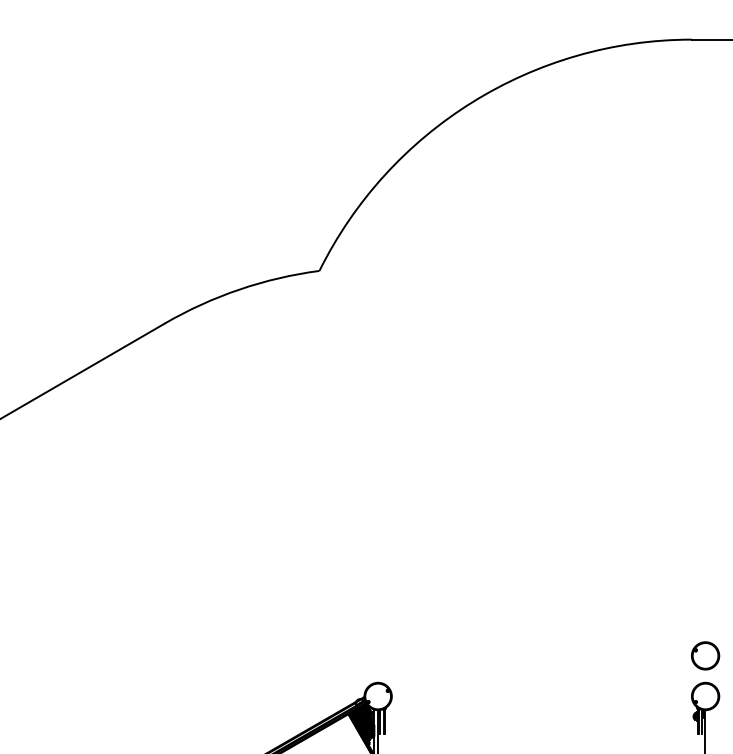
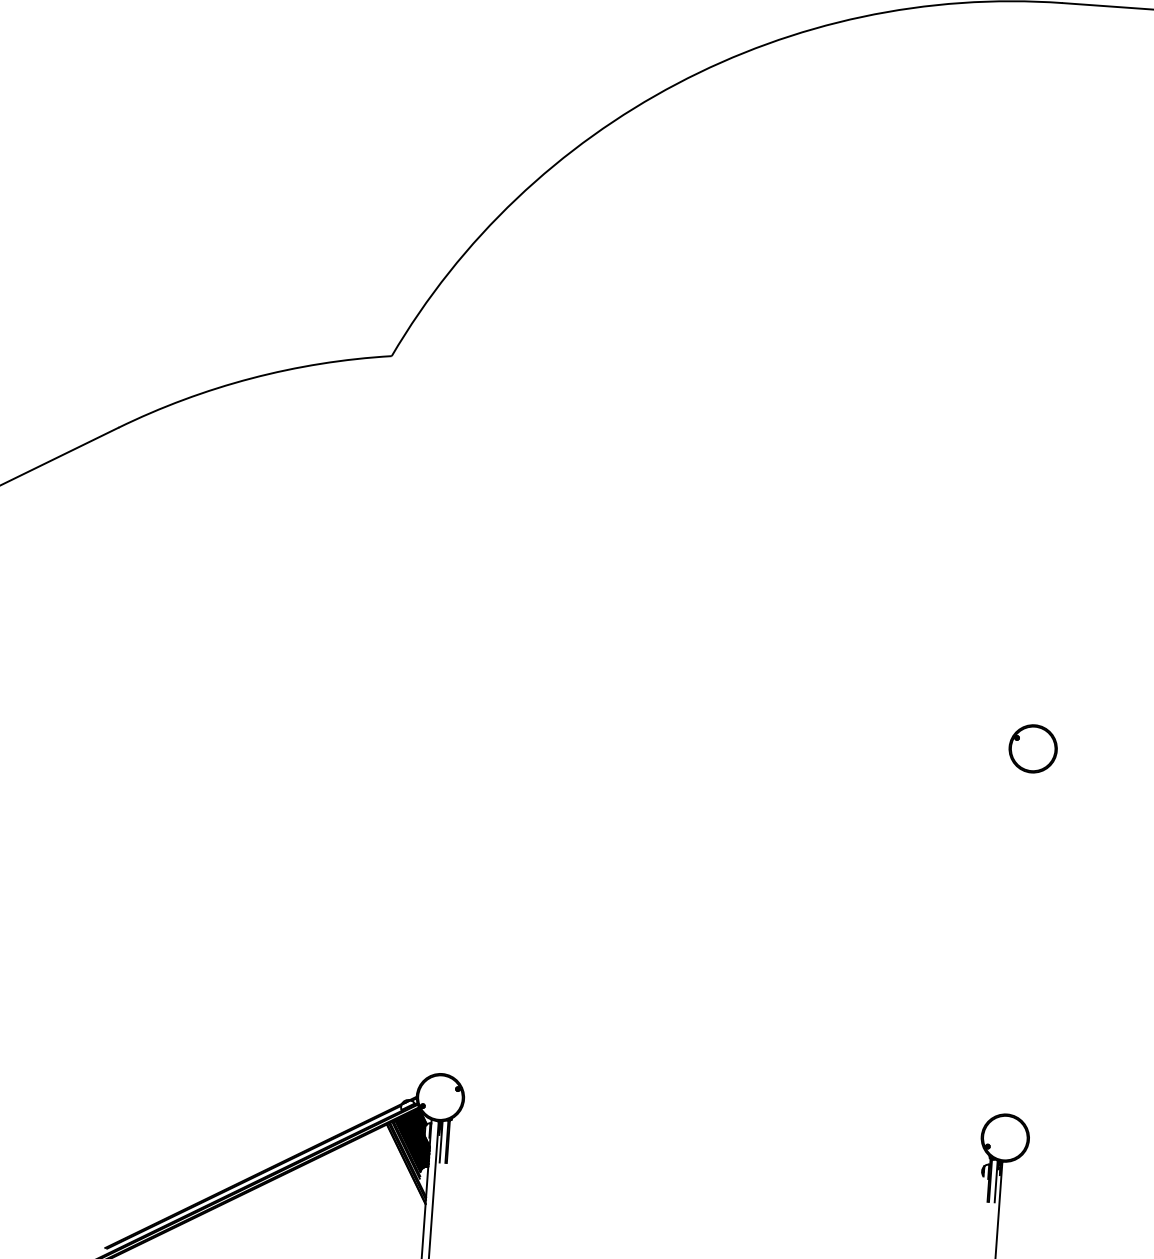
part: (705, 655) -> (1033, 748), moved

